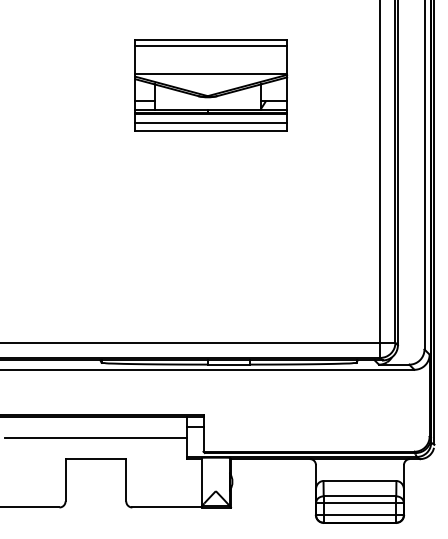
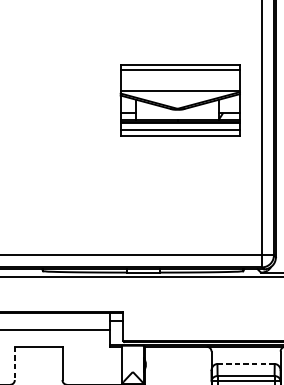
part: (211, 85) -> (180, 100), moved
line: (65, 480) -> (14, 363), solid -> dashed
line: (359, 481) -> (245, 364), solid -> dashed

